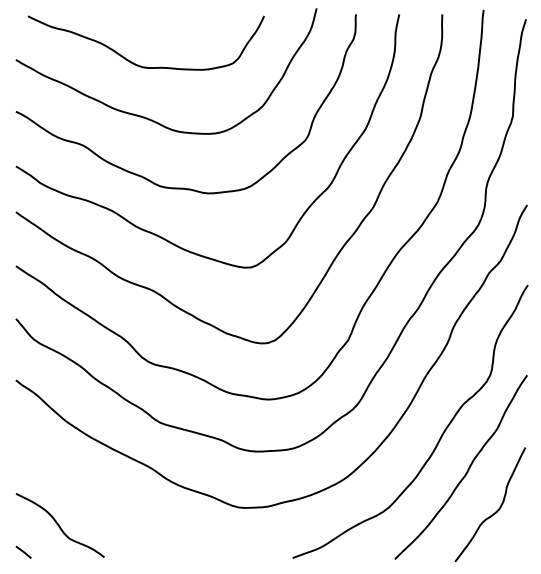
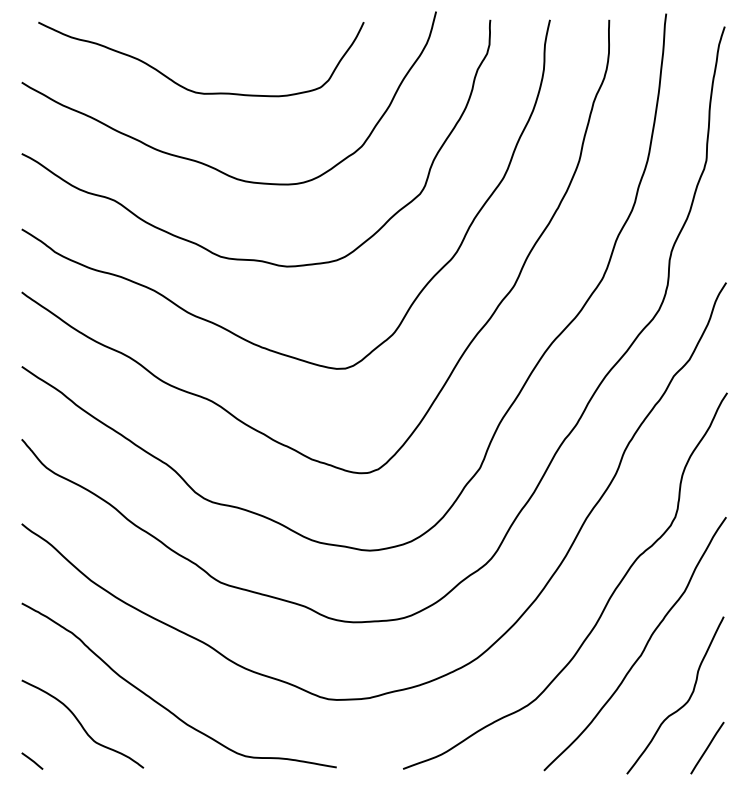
curve: (118, 511) -> (163, 704), added
line: (513, 542) -> (707, 747), added

